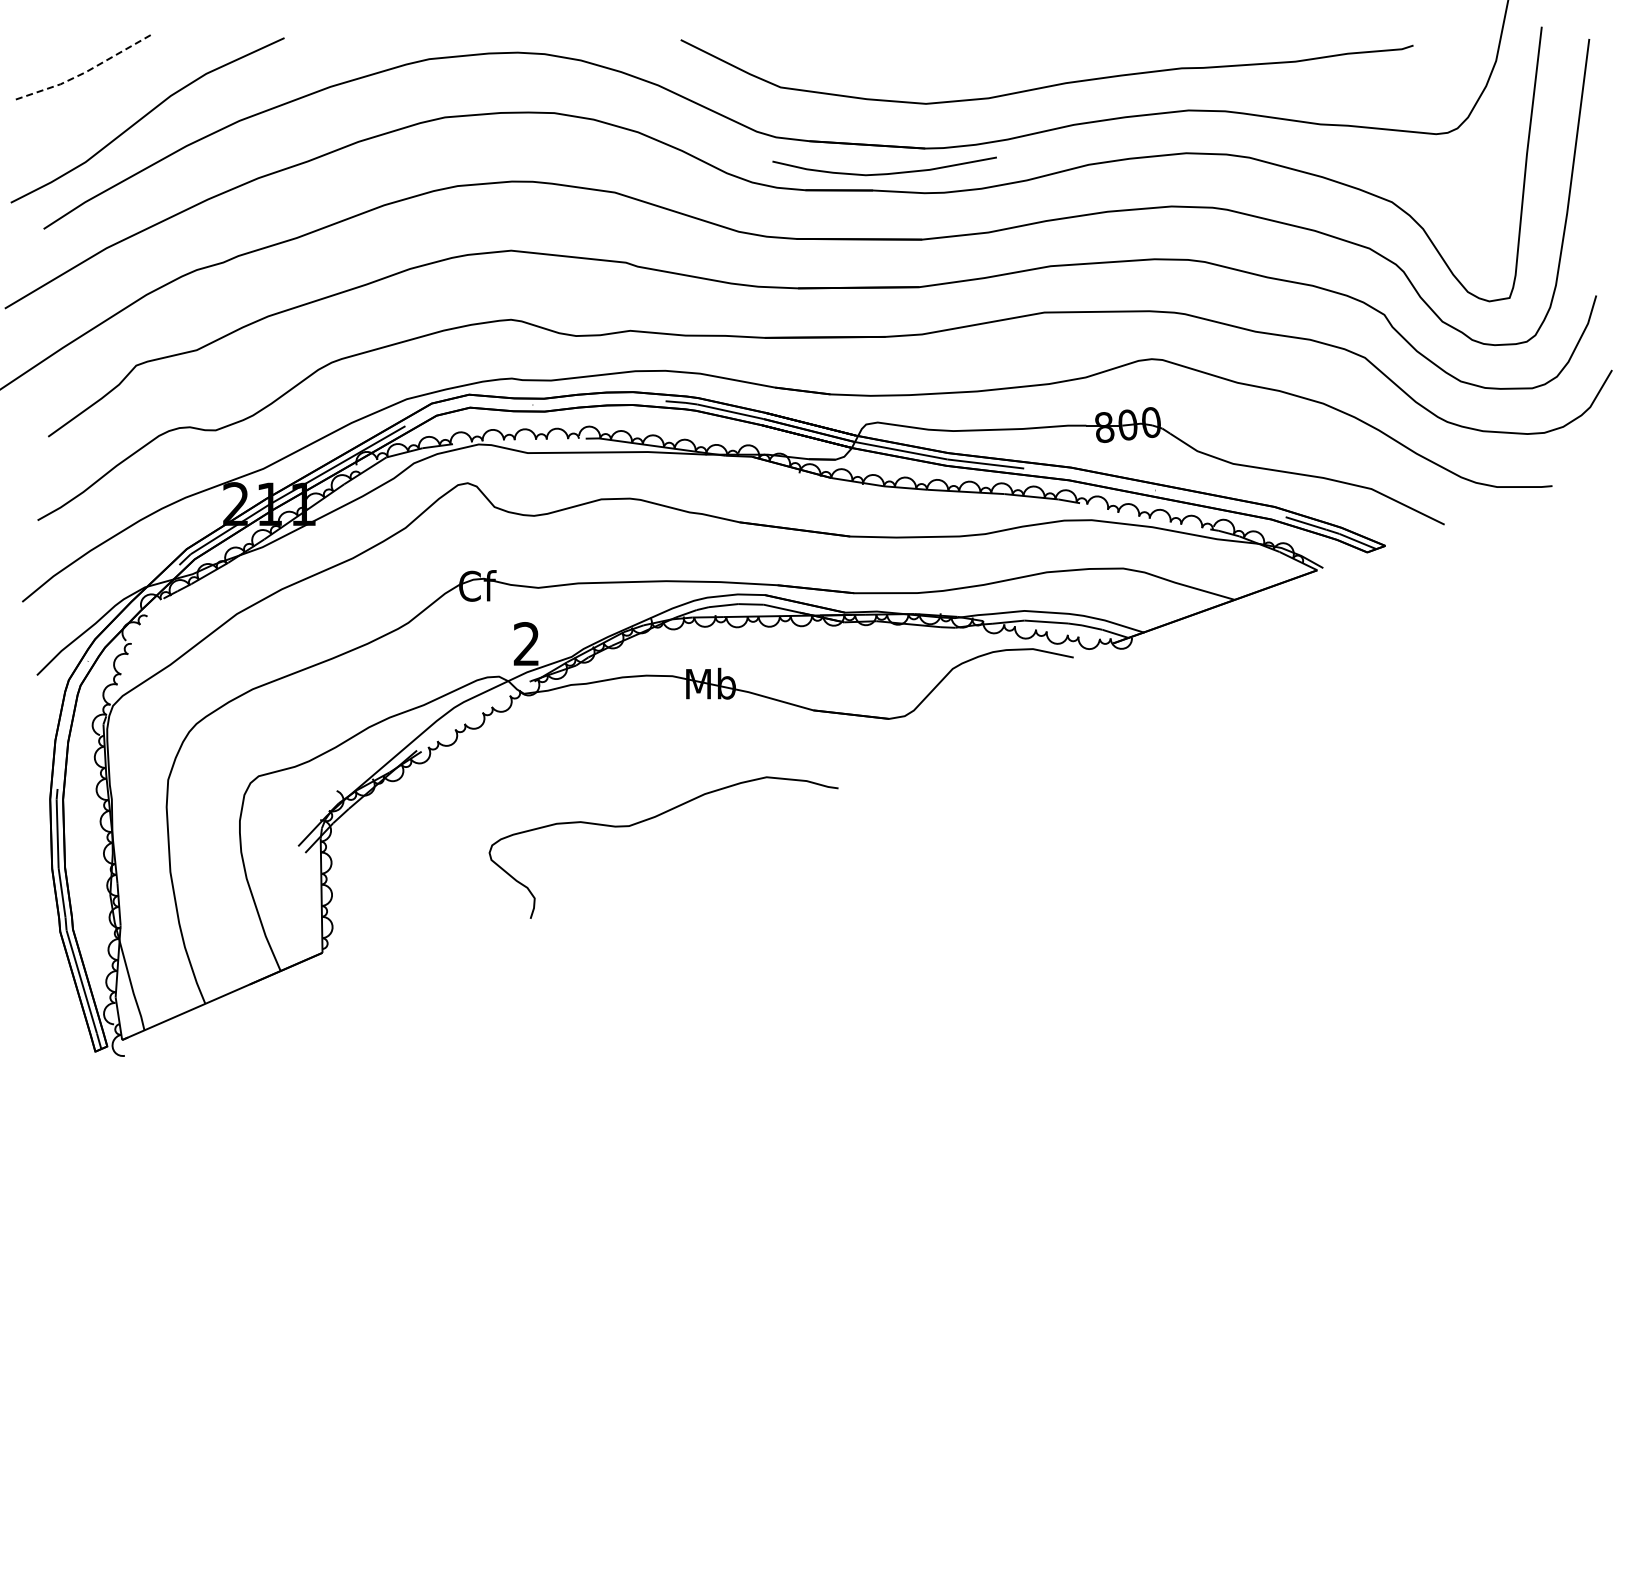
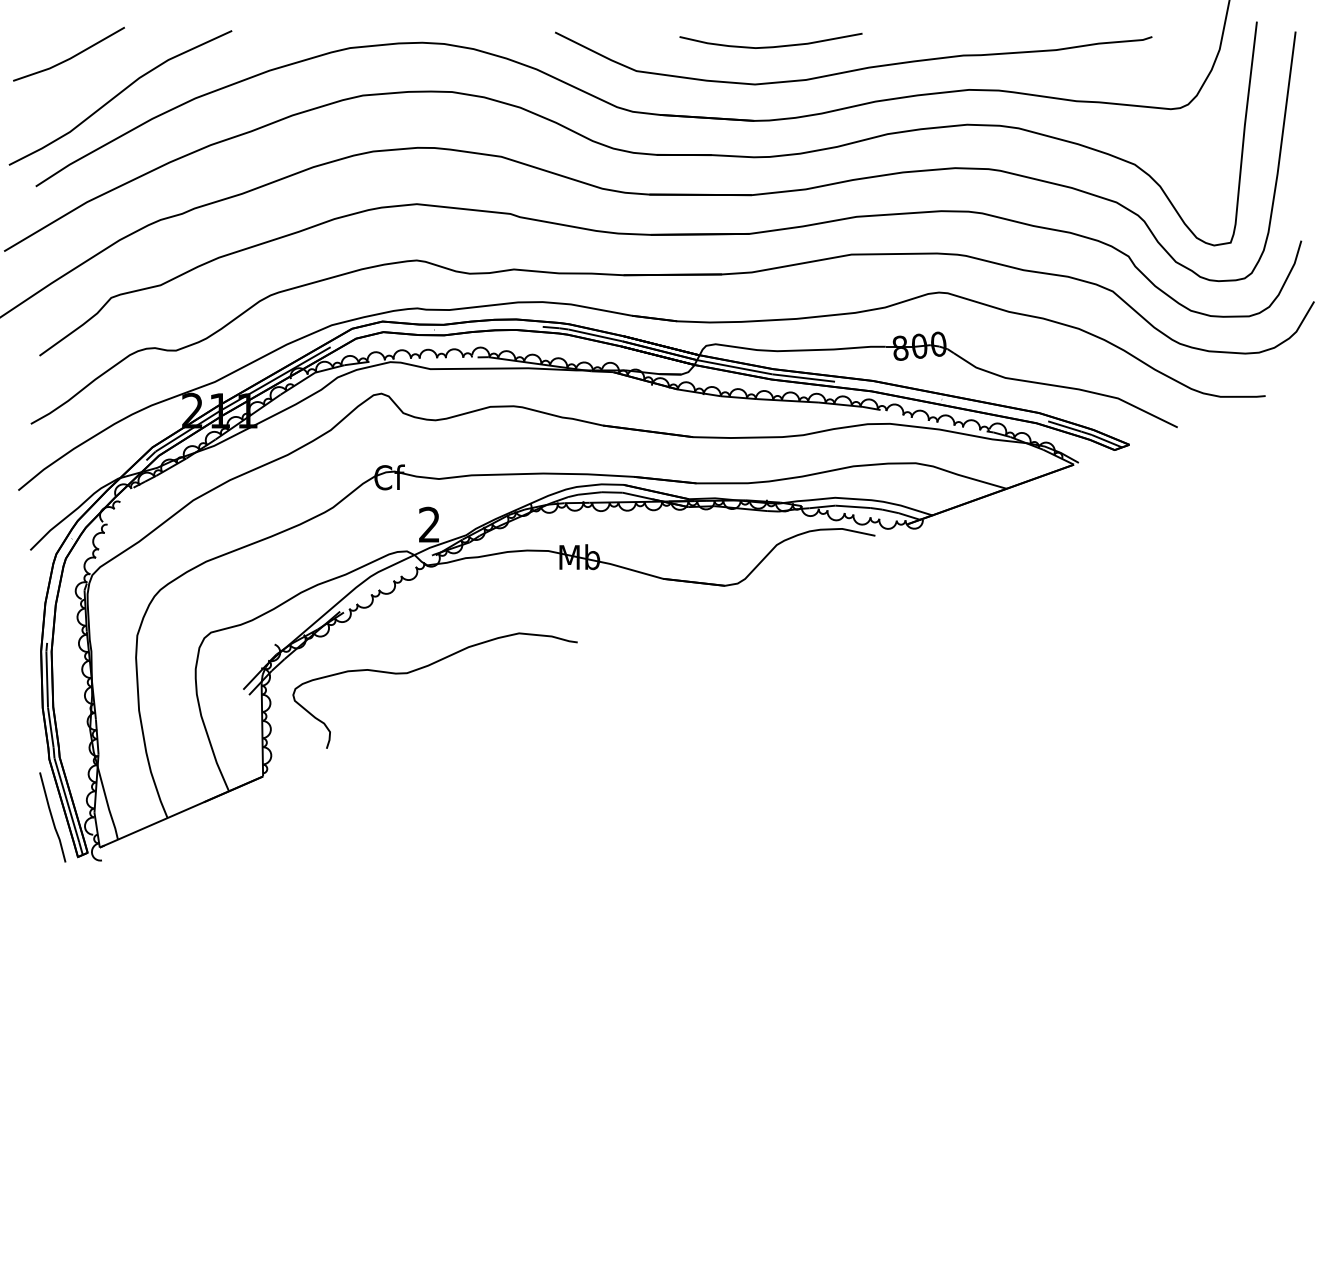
line: (85, 72) -> (69, 58), dashed -> solid
curve: (884, 173) -> (770, 46), moved
curve: (654, 818) -> (427, 666), moved
line: (64, 1002) -> (52, 816), added

